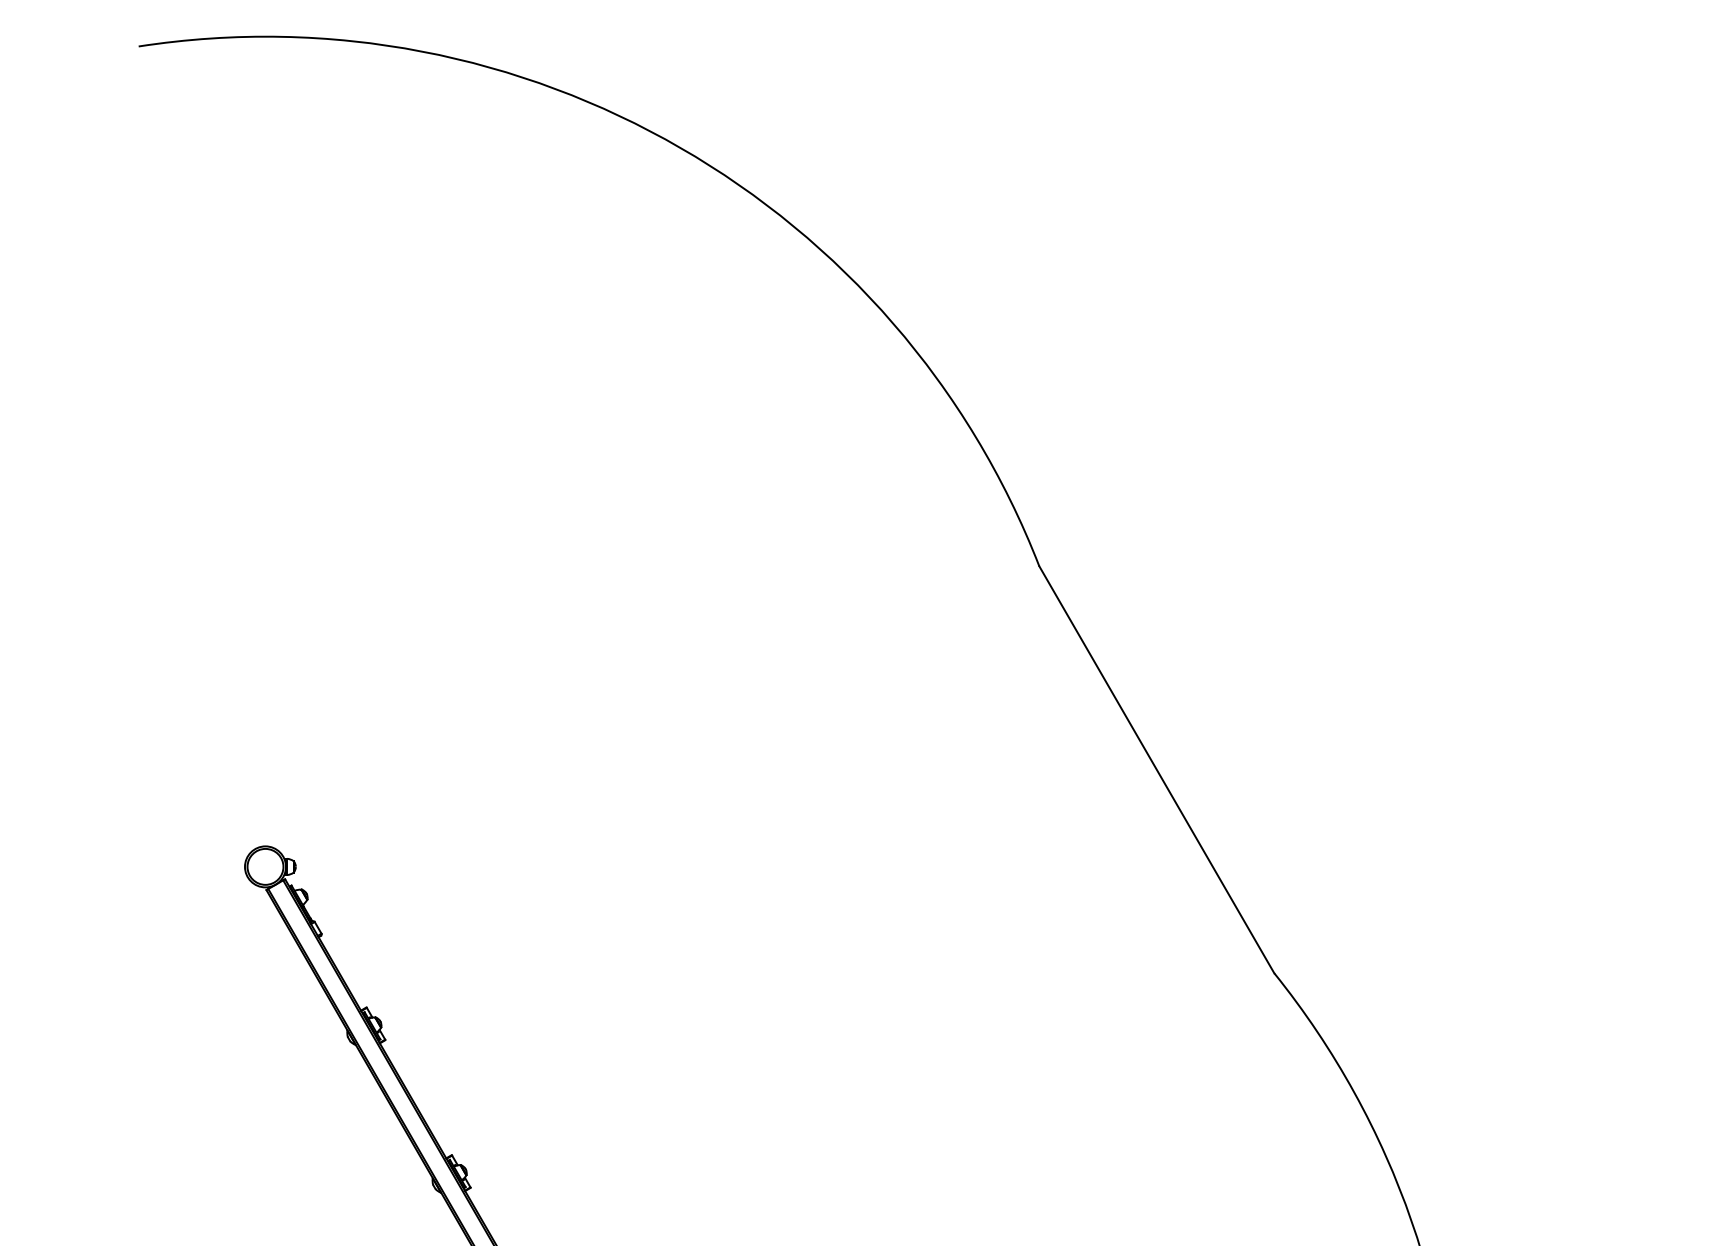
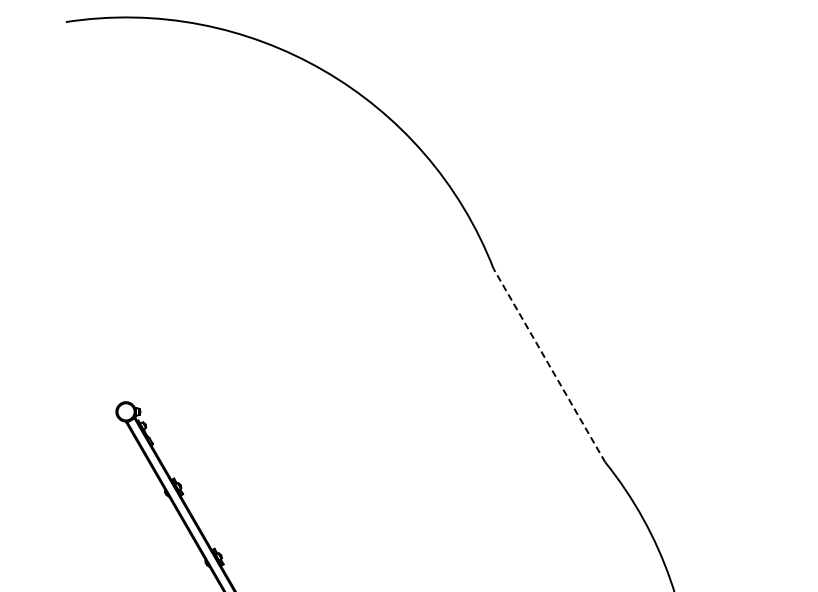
line: (1156, 769) -> (549, 365), solid -> dashed

